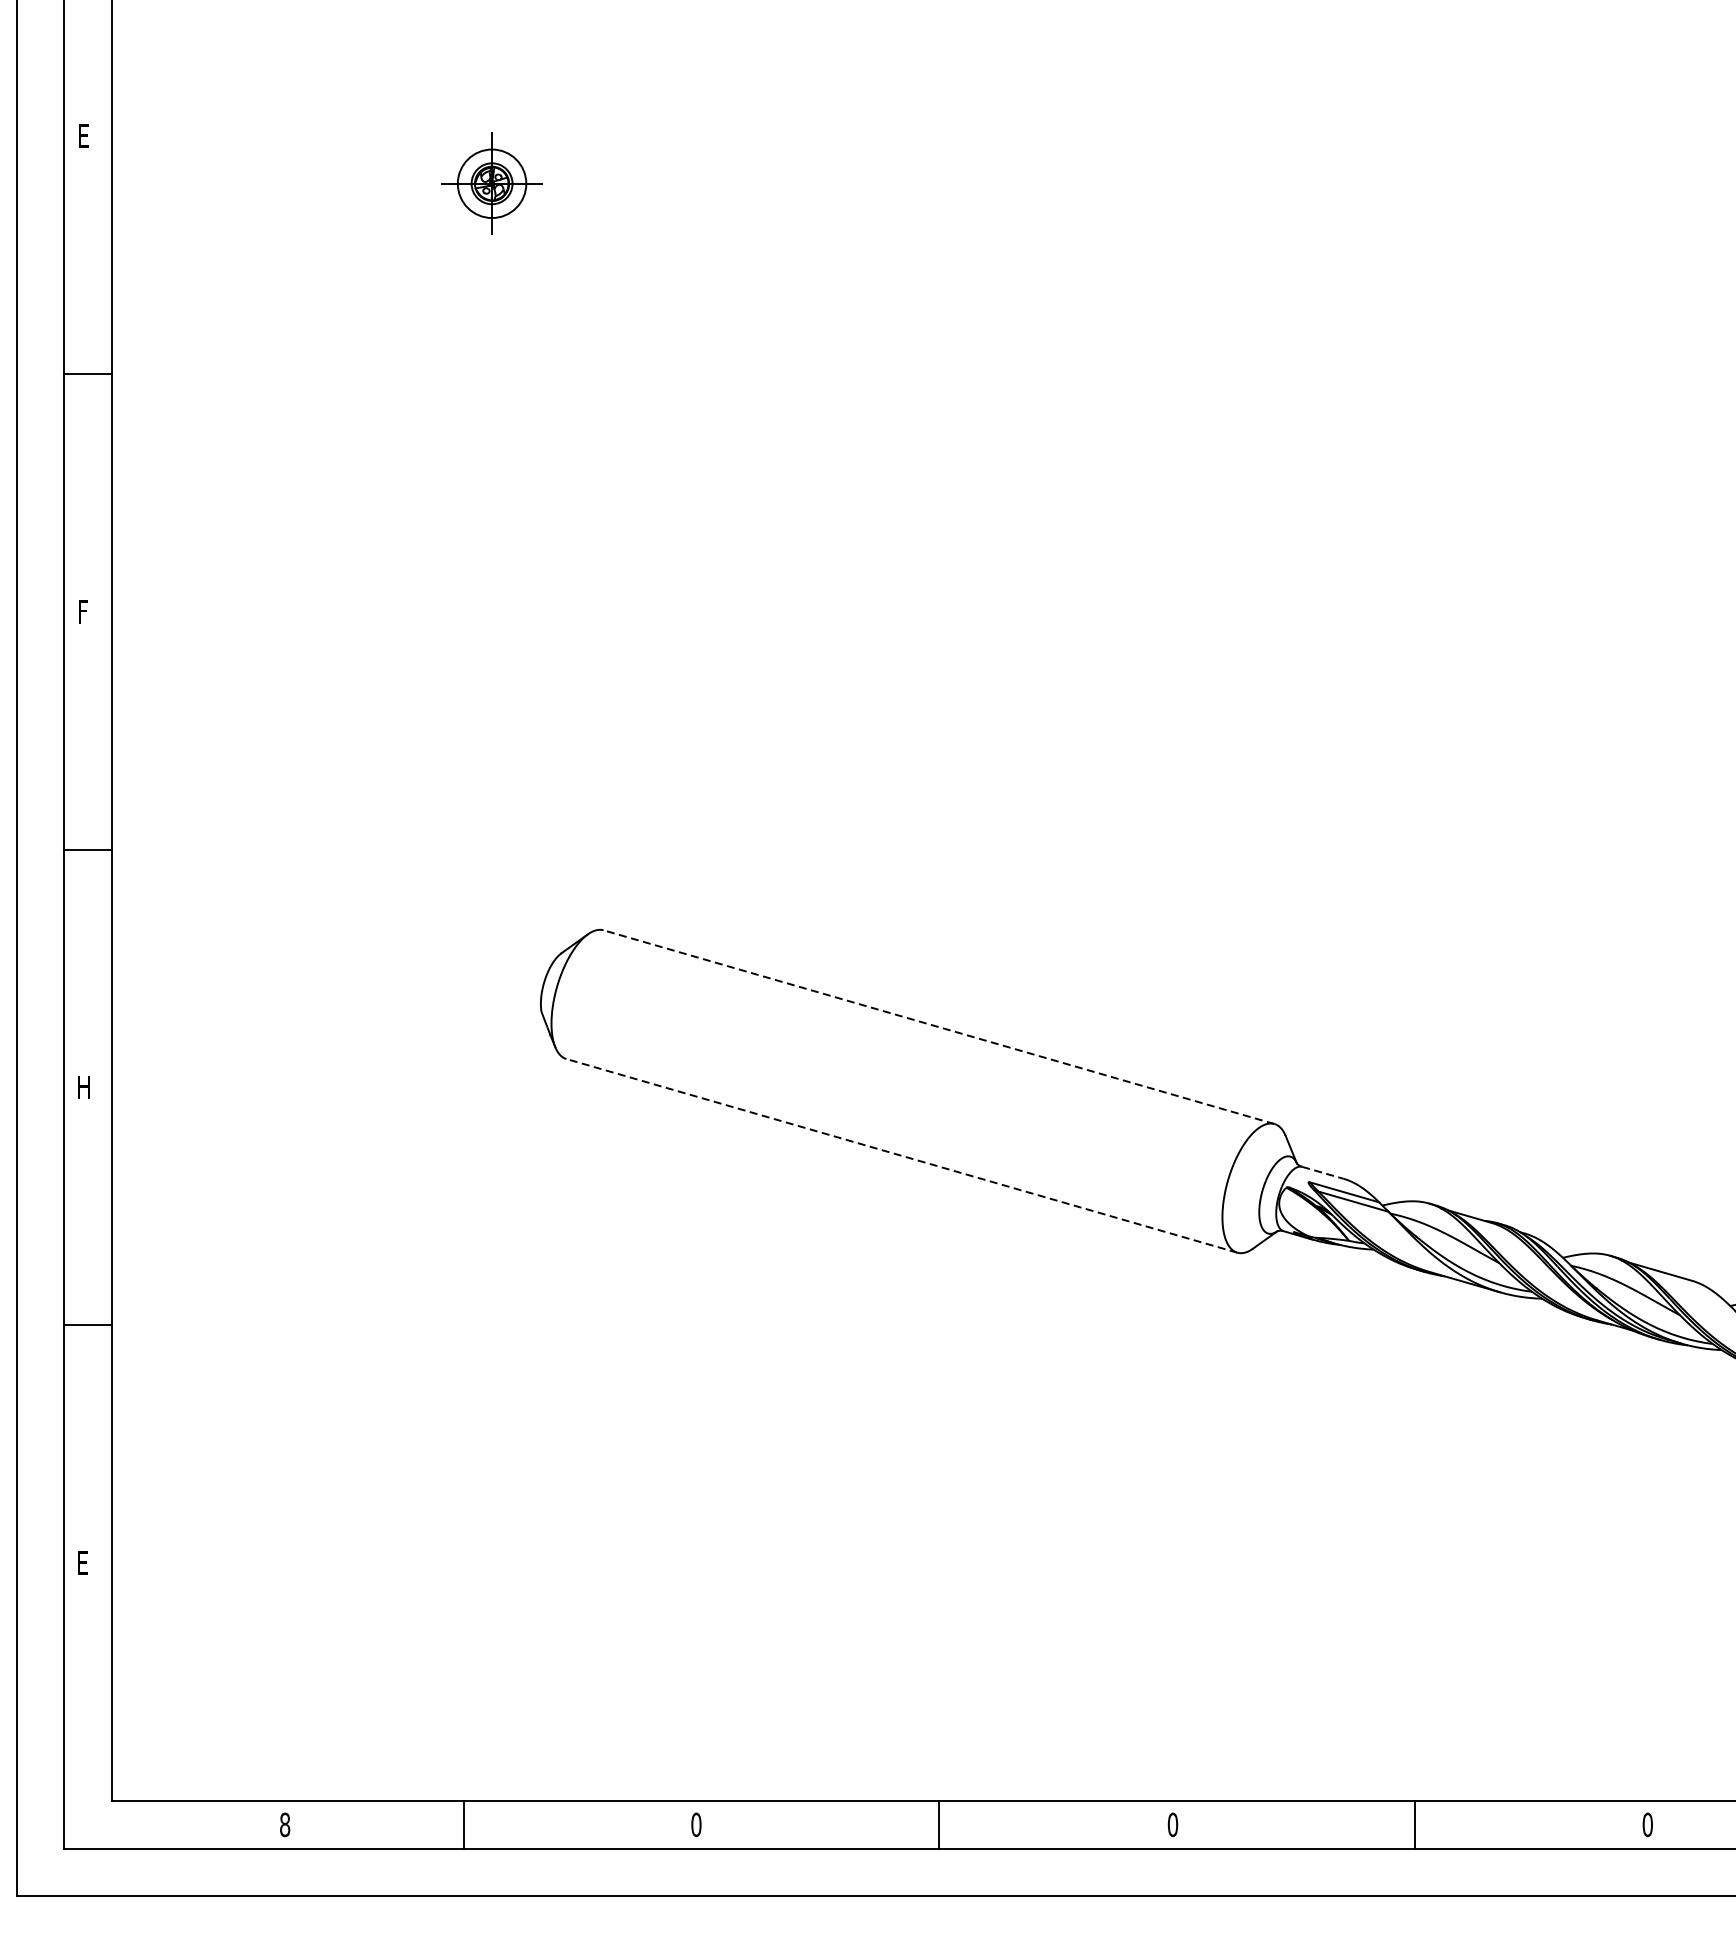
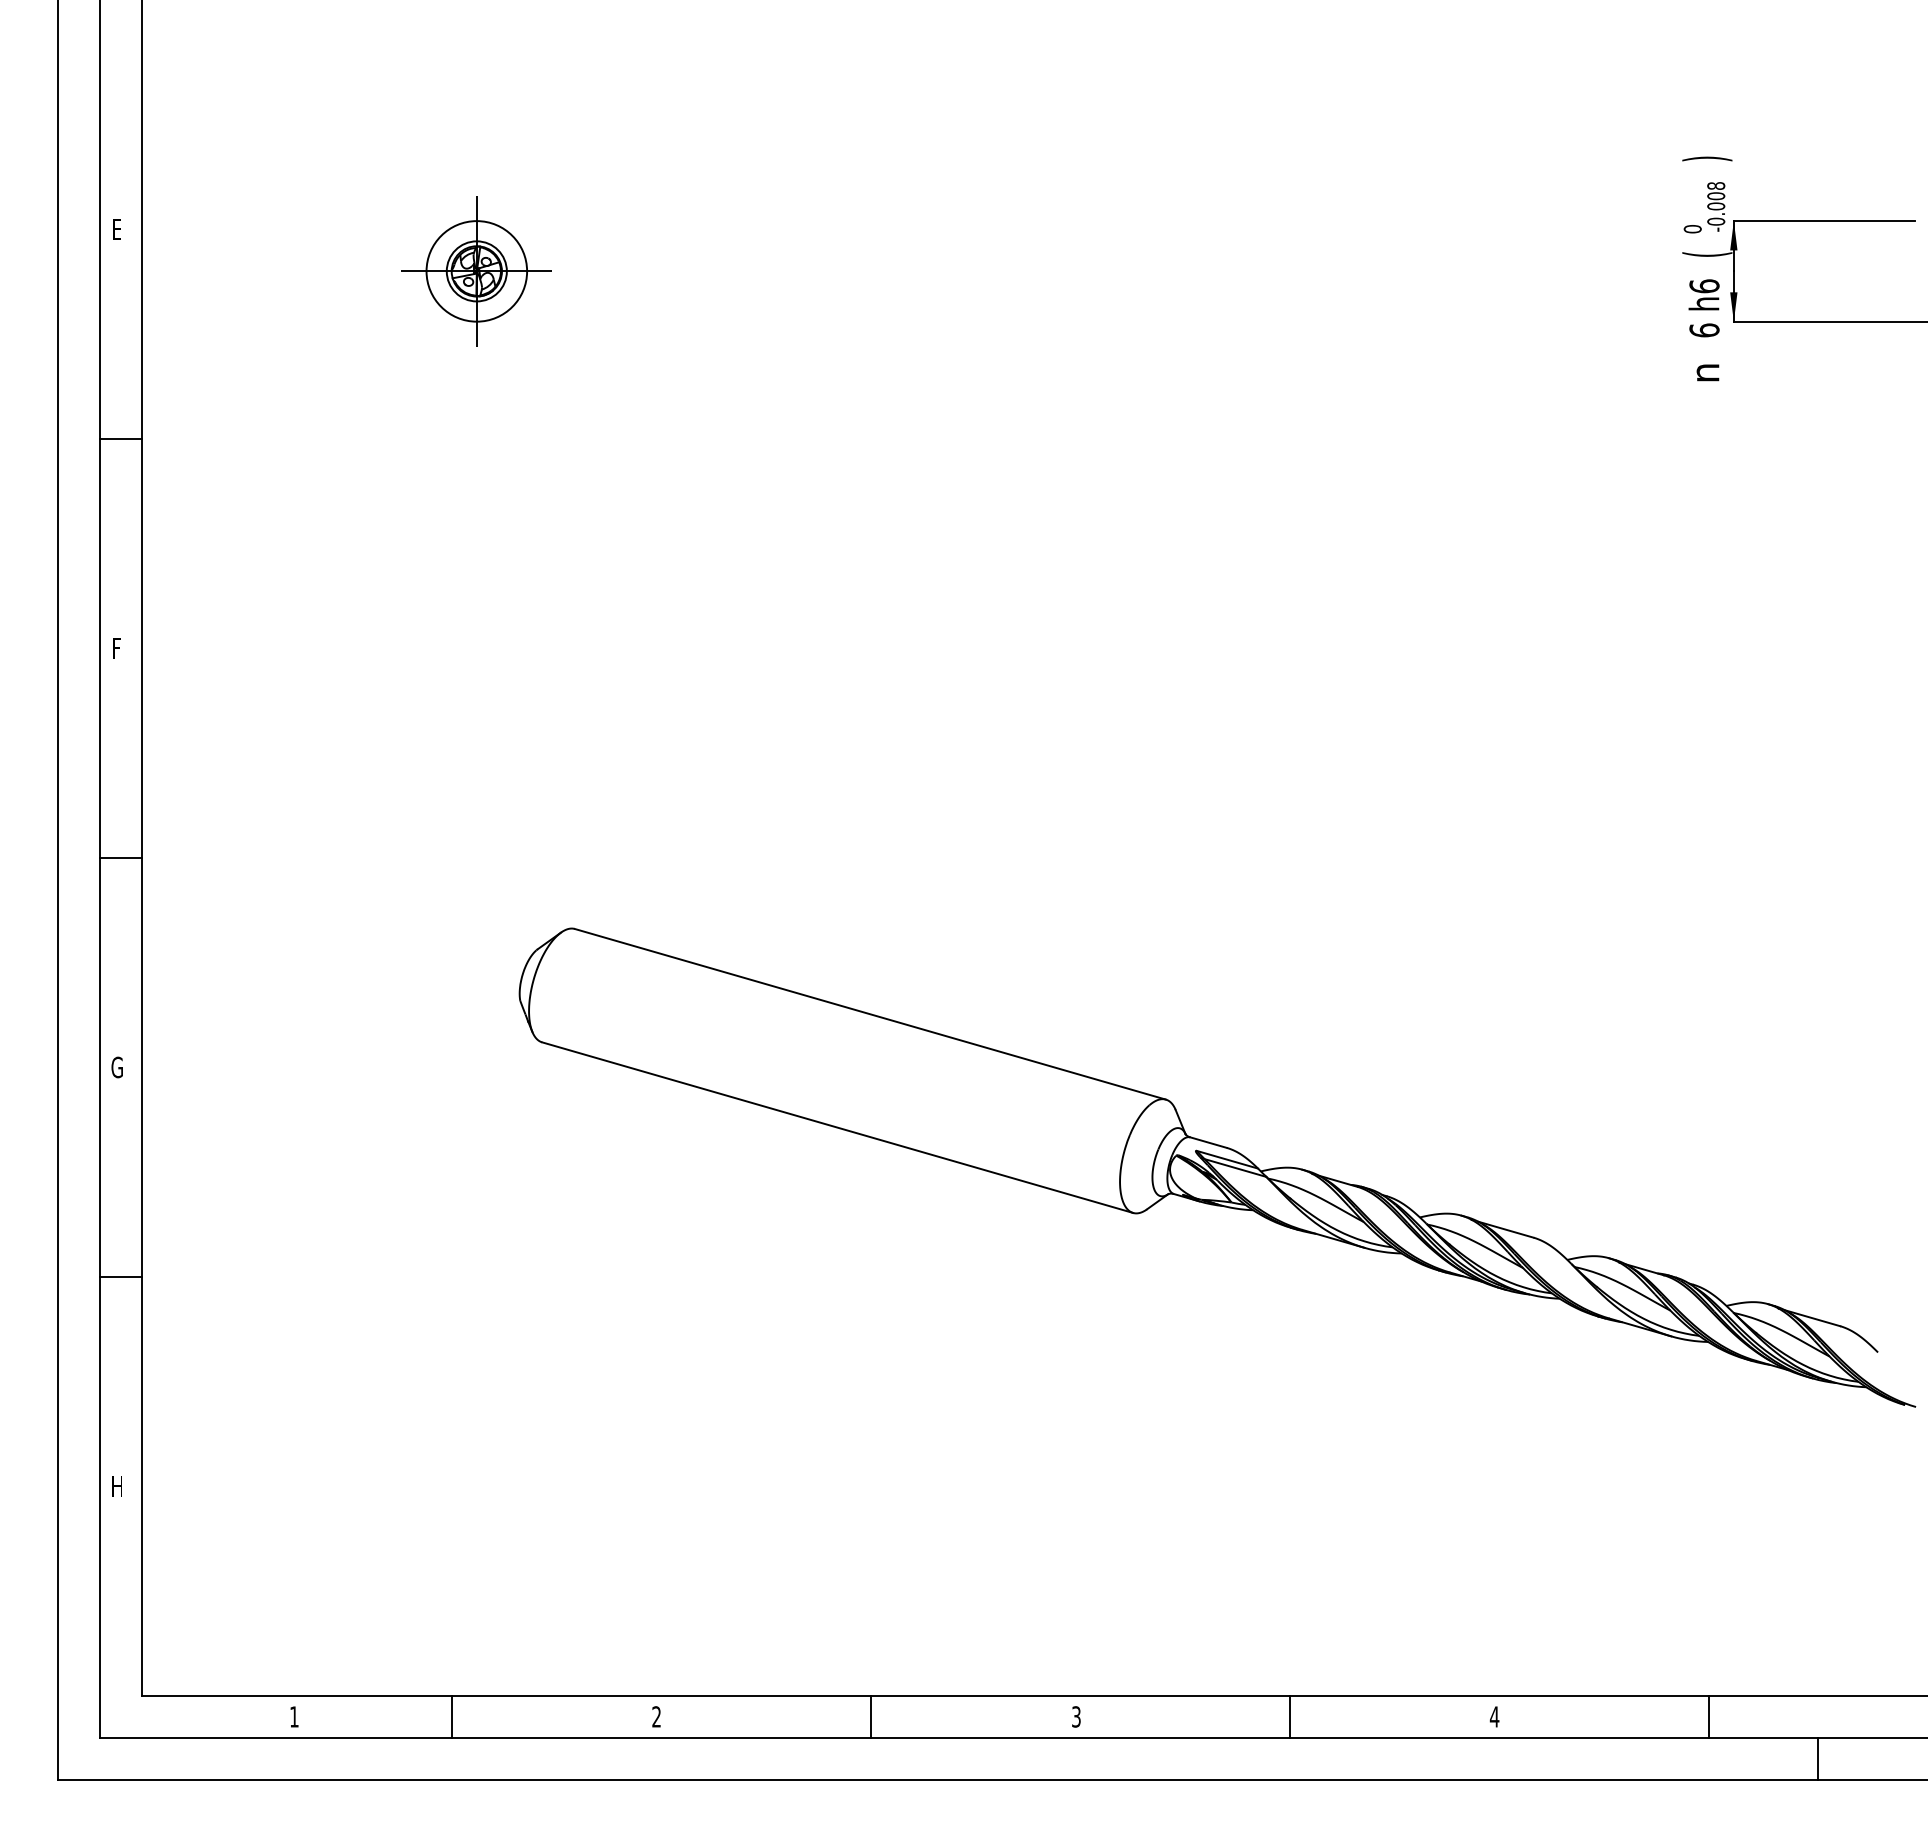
part: (491, 183) -> (476, 271), size x1.67
line: (939, 1027) -> (870, 1014), dashed -> solid
text: (83, 1087) -> (116, 1067), H -> G
line: (901, 1155) -> (837, 1127), dashed -> solid
line: (1324, 1172) -> (1209, 1142), dashed -> solid
text: (84, 1563) -> (117, 1486), E -> H
text: (285, 1824) -> (294, 1716), 8 -> 1
text: (696, 1824) -> (656, 1716), 0 -> 2
text: (1173, 1824) -> (1076, 1716), 0 -> 3
text: (1647, 1824) -> (1494, 1716), 0 -> 4

